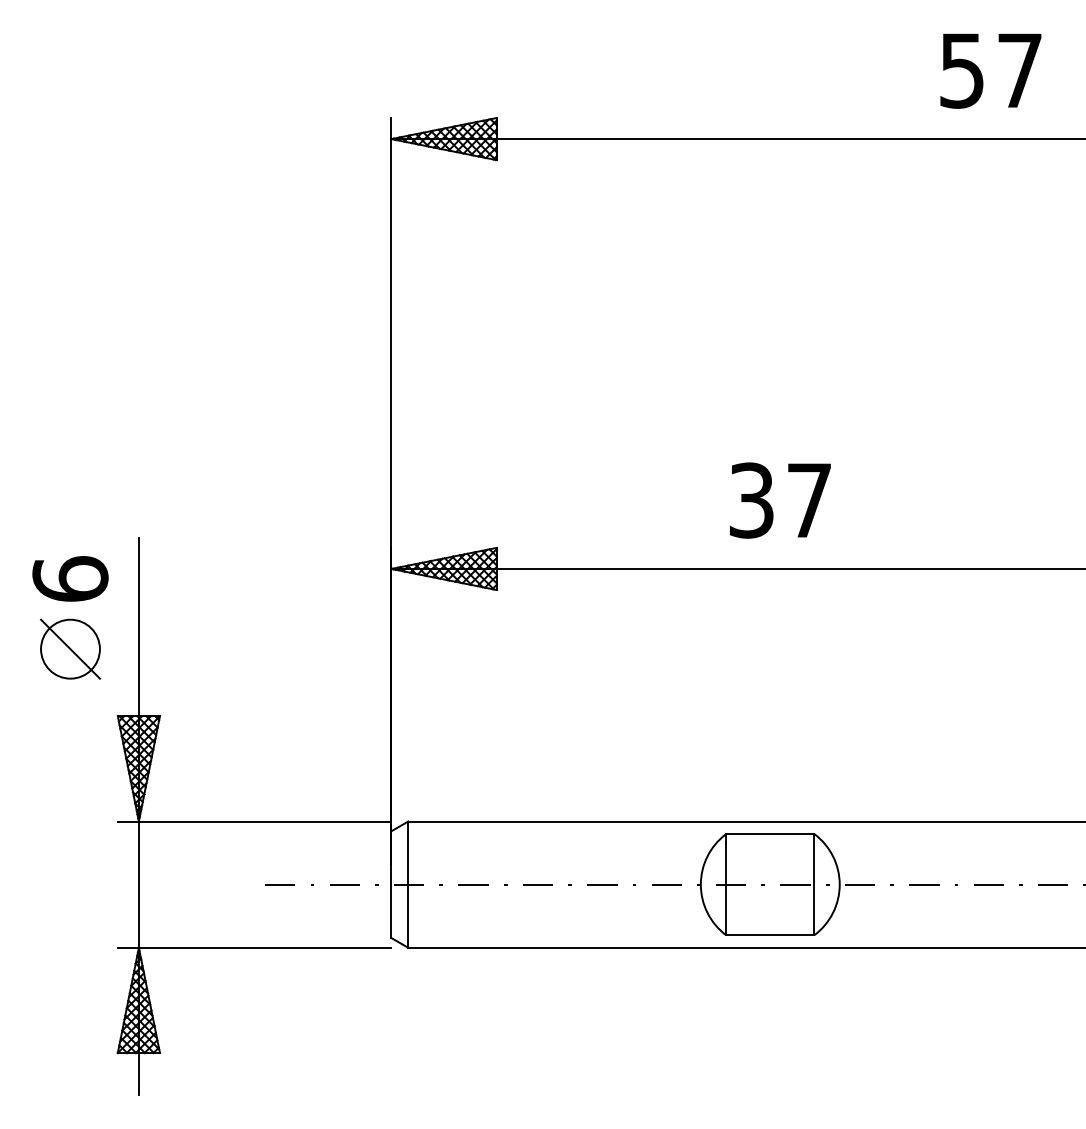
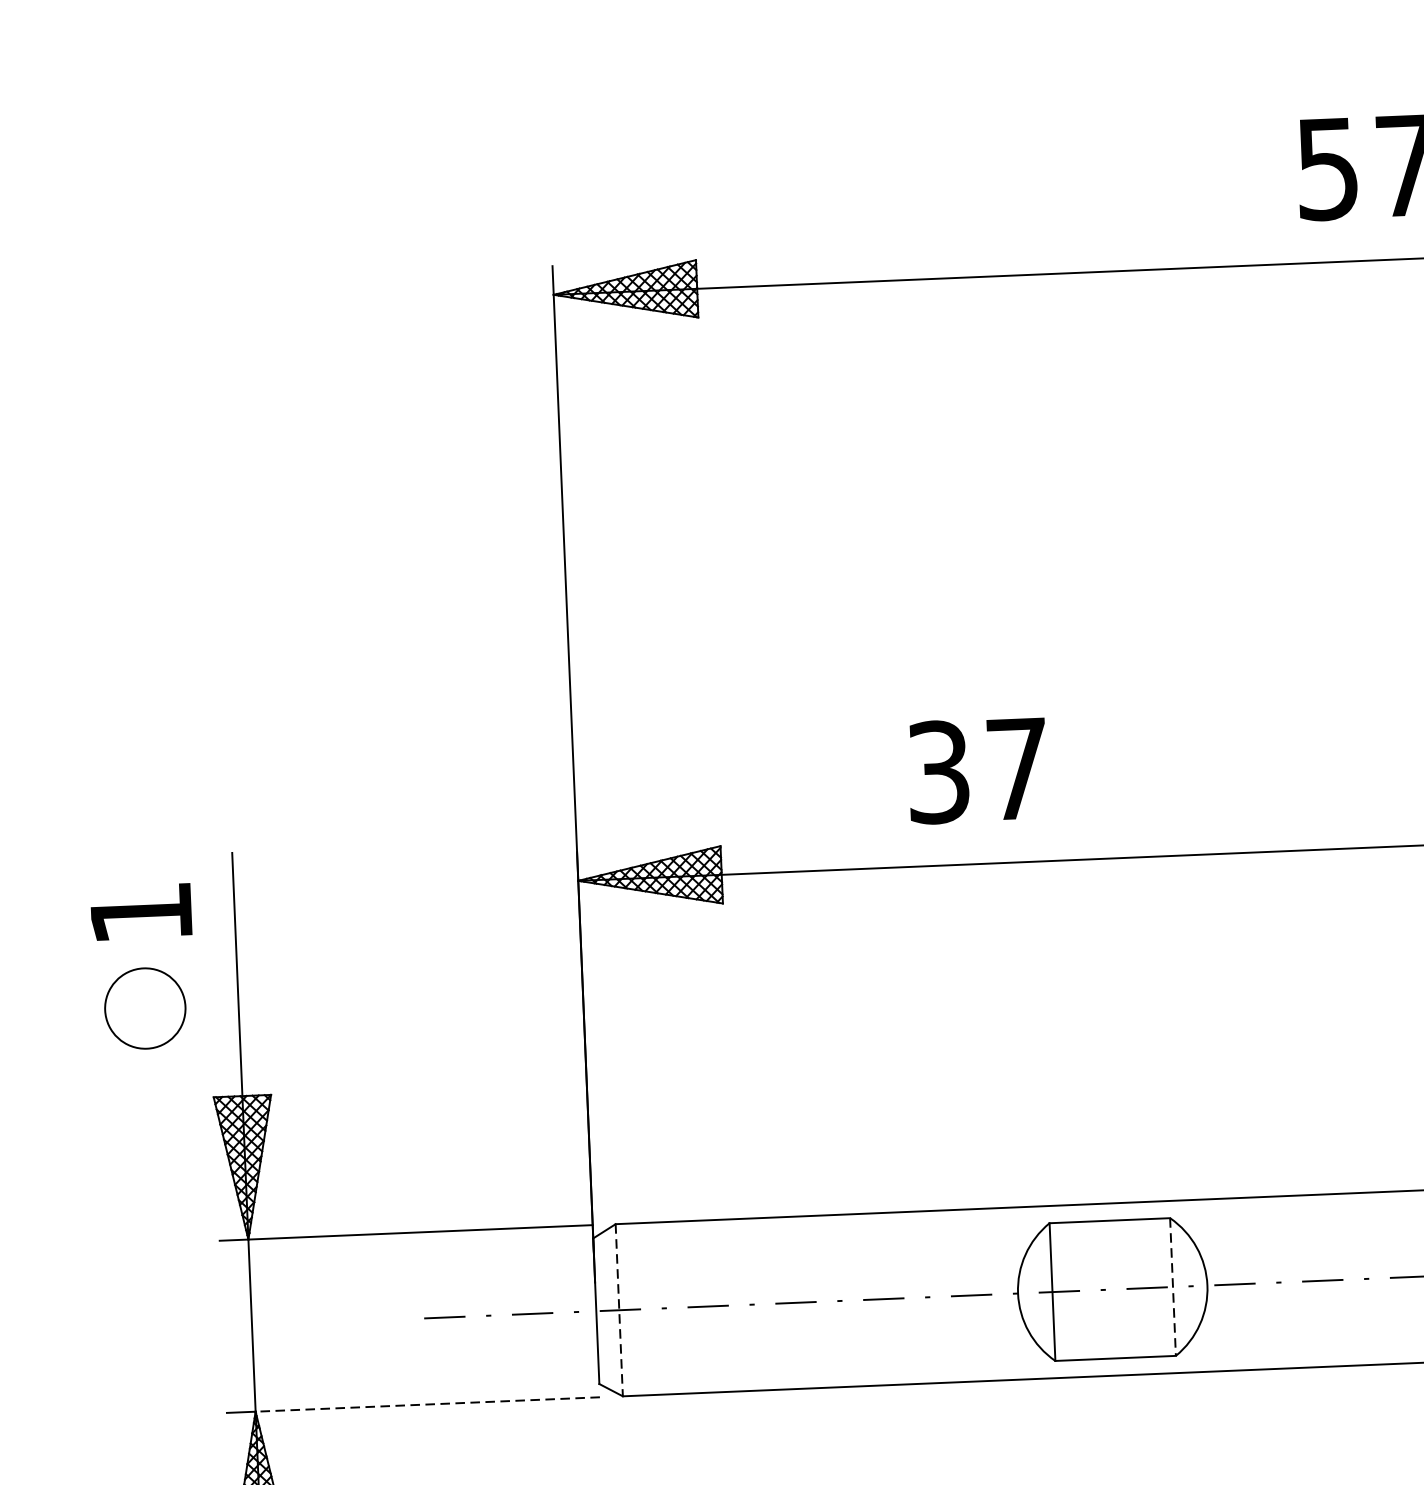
text: (780, 500) -> (977, 770), moved
text: (70, 578) -> (141, 912), 6 -> 1
line: (70, 648) -> (145, 1007), removed
line: (814, 884) -> (1173, 1286), solid -> dashed
line: (408, 885) -> (619, 1311), solid -> dashed
line: (264, 947) -> (426, 1404), solid -> dashed

